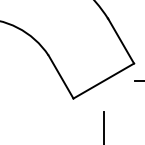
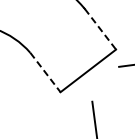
line: (121, 41) -> (100, 29), solid -> dashed
line: (61, 77) -> (45, 72), solid -> dashed

